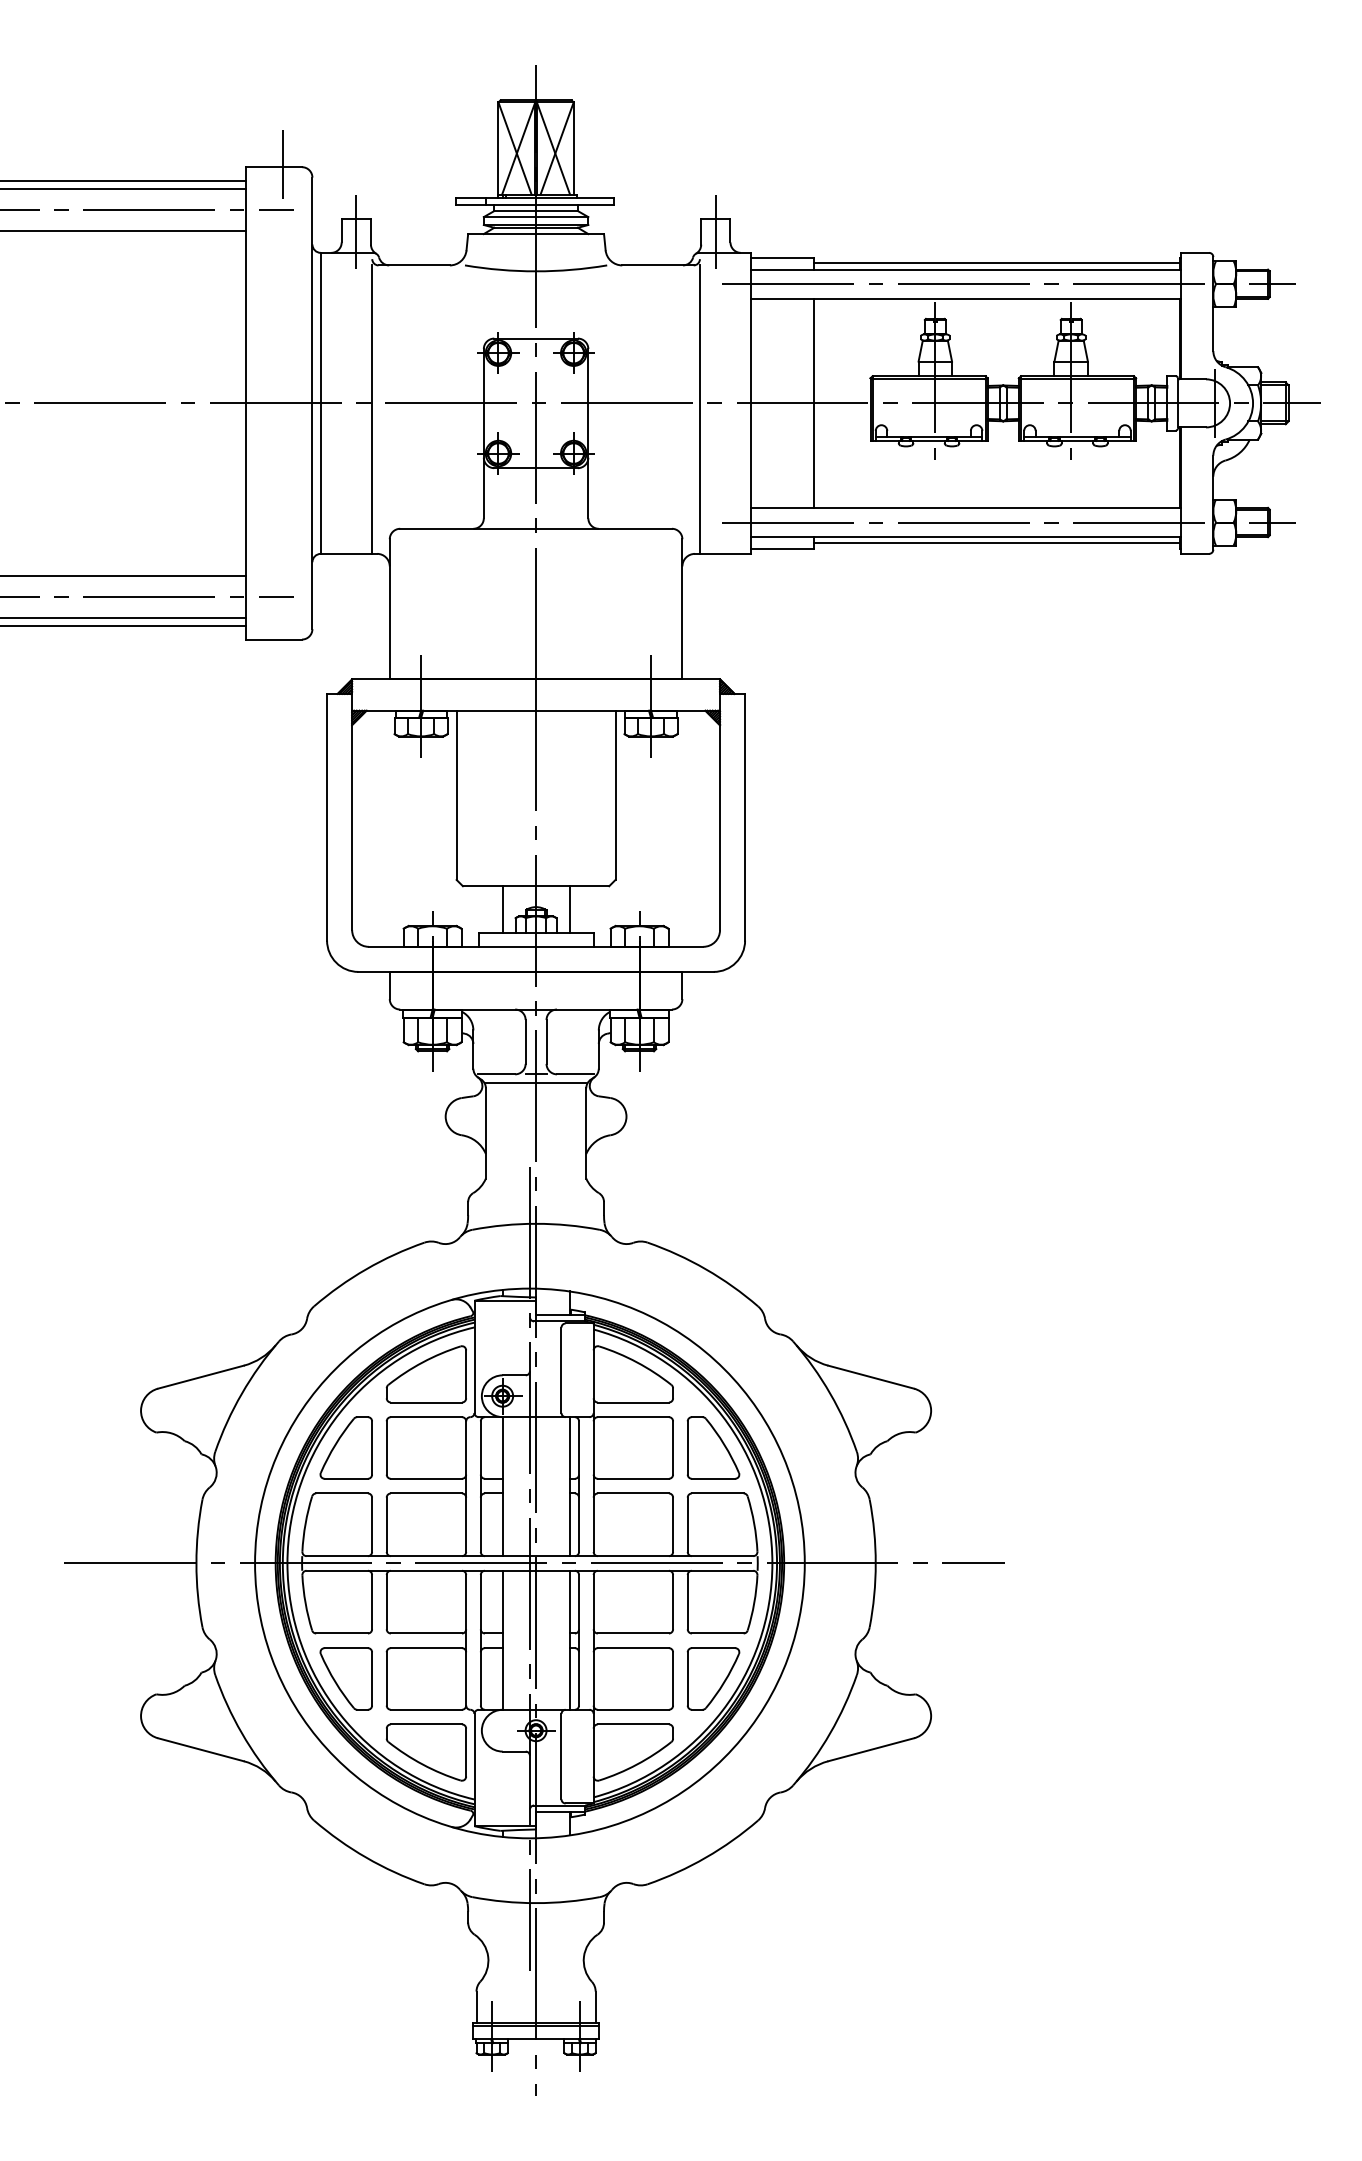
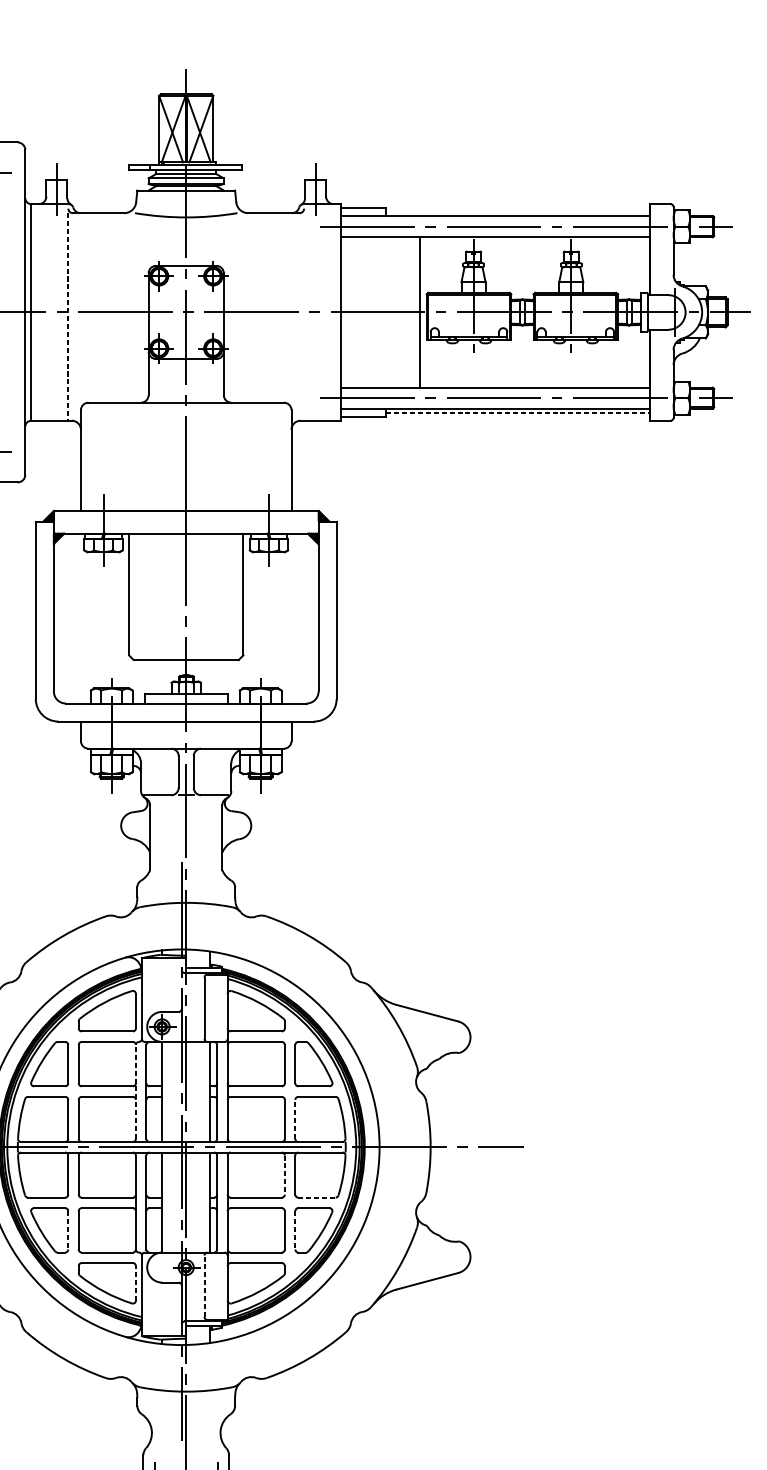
line: (283, 164) -> (4, 140), removed
line: (996, 263) -> (517, 211), removed
line: (814, 402) -> (420, 311), moved
line: (699, 409) -> (303, 316), removed
line: (372, 410) -> (68, 317), solid -> dashed
line: (996, 543) -> (517, 413), solid -> dashed
line: (502, 909) -> (162, 676), removed
line: (569, 909) -> (210, 676), removed
line: (535, 1082) -> (185, 801), removed
line: (466, 1486) -> (136, 1091), solid -> dashed
line: (687, 1524) -> (295, 1119), solid -> dashed
line: (673, 1602) -> (285, 1175), solid -> dashed
line: (717, 1633) -> (316, 1197), solid -> dashed
line: (372, 1678) -> (68, 1230), solid -> dashed
line: (687, 1678) -> (295, 1230), solid -> dashed
line: (466, 1752) -> (136, 1283), solid -> dashed
line: (561, 1756) -> (204, 1286), solid -> dashed

